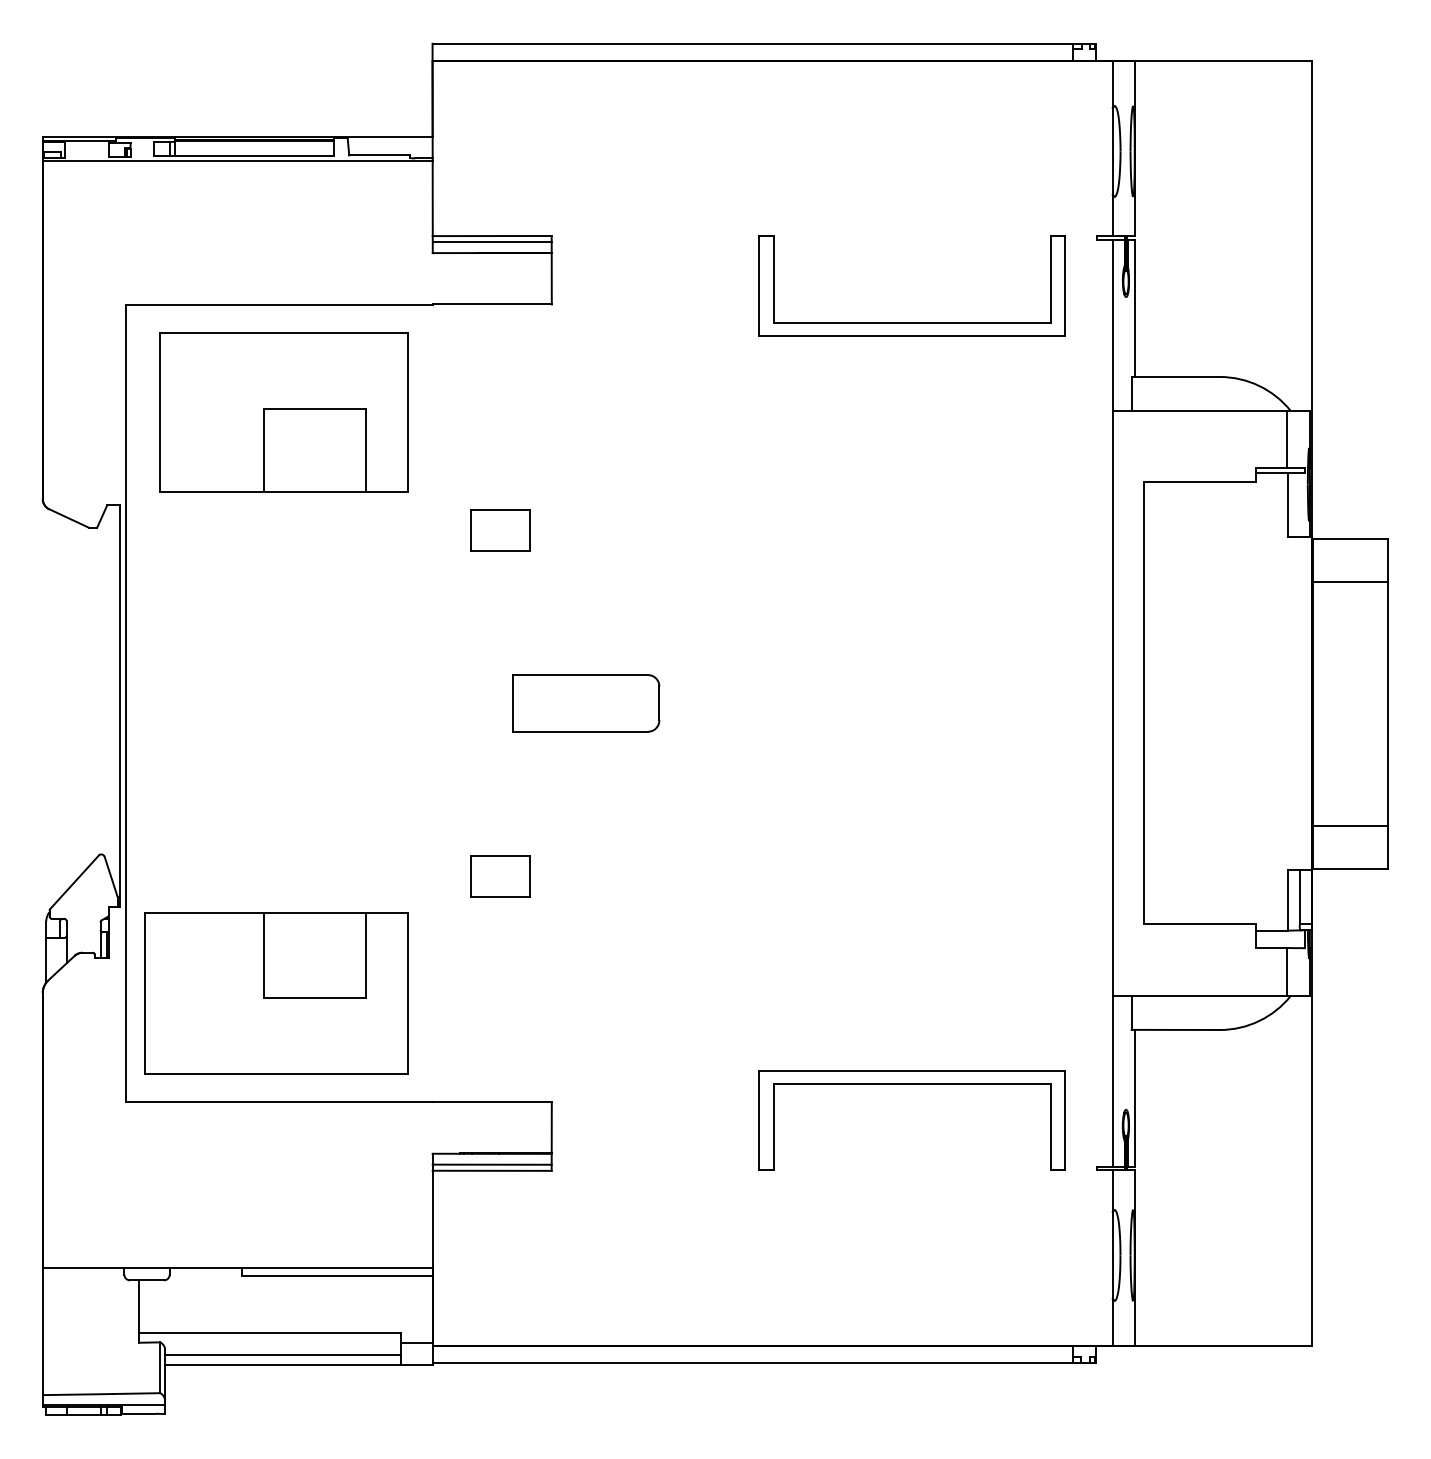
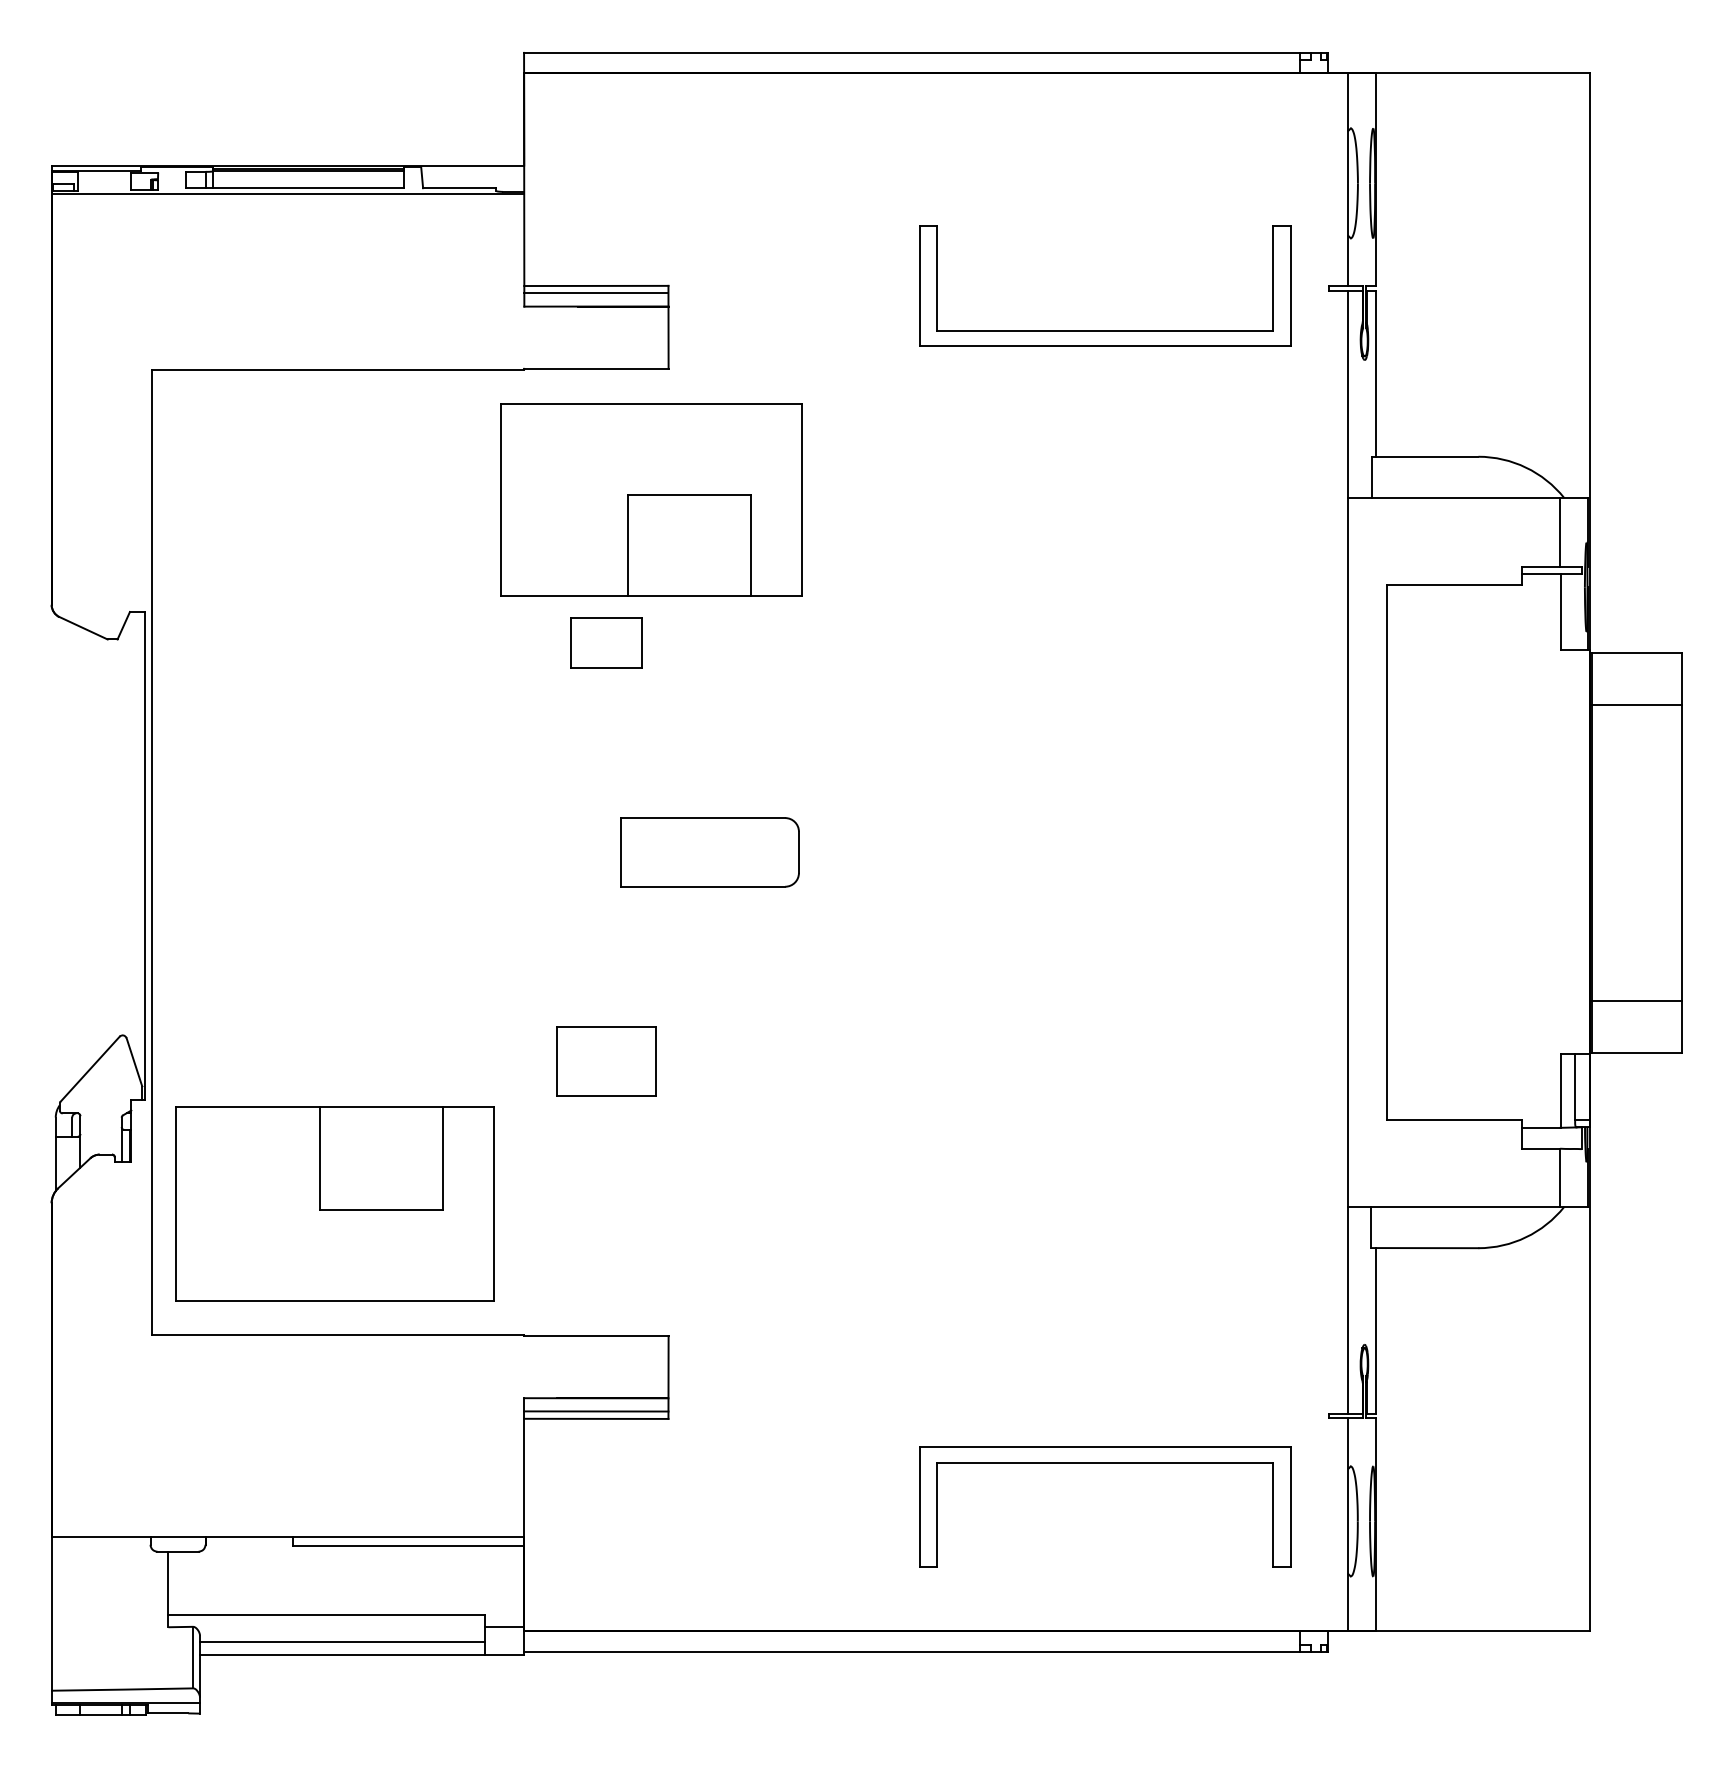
part: (911, 322) -> (1104, 330), moved
part: (283, 412) -> (651, 499), moved
part: (500, 876) -> (606, 1062), size x1.4
part: (911, 1084) -> (1104, 1463), moved

